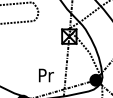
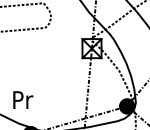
text: (46, 75) -> (23, 100), moved

